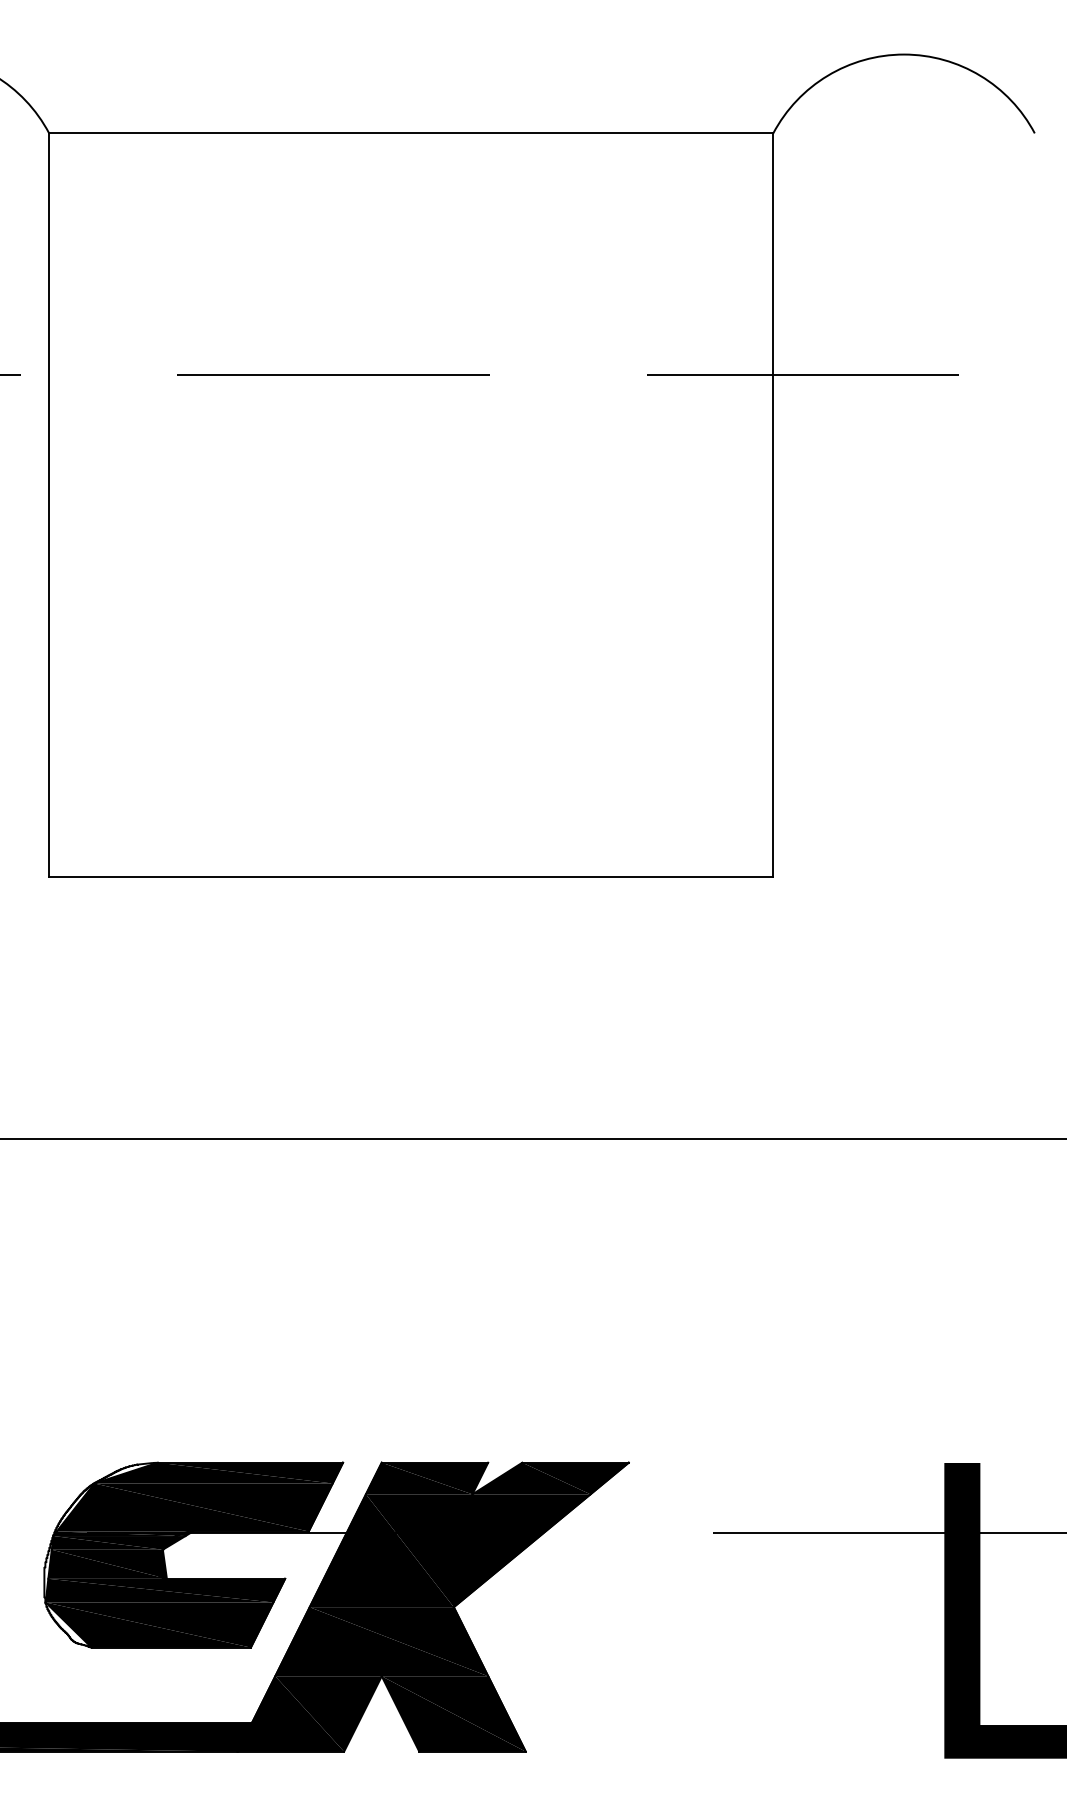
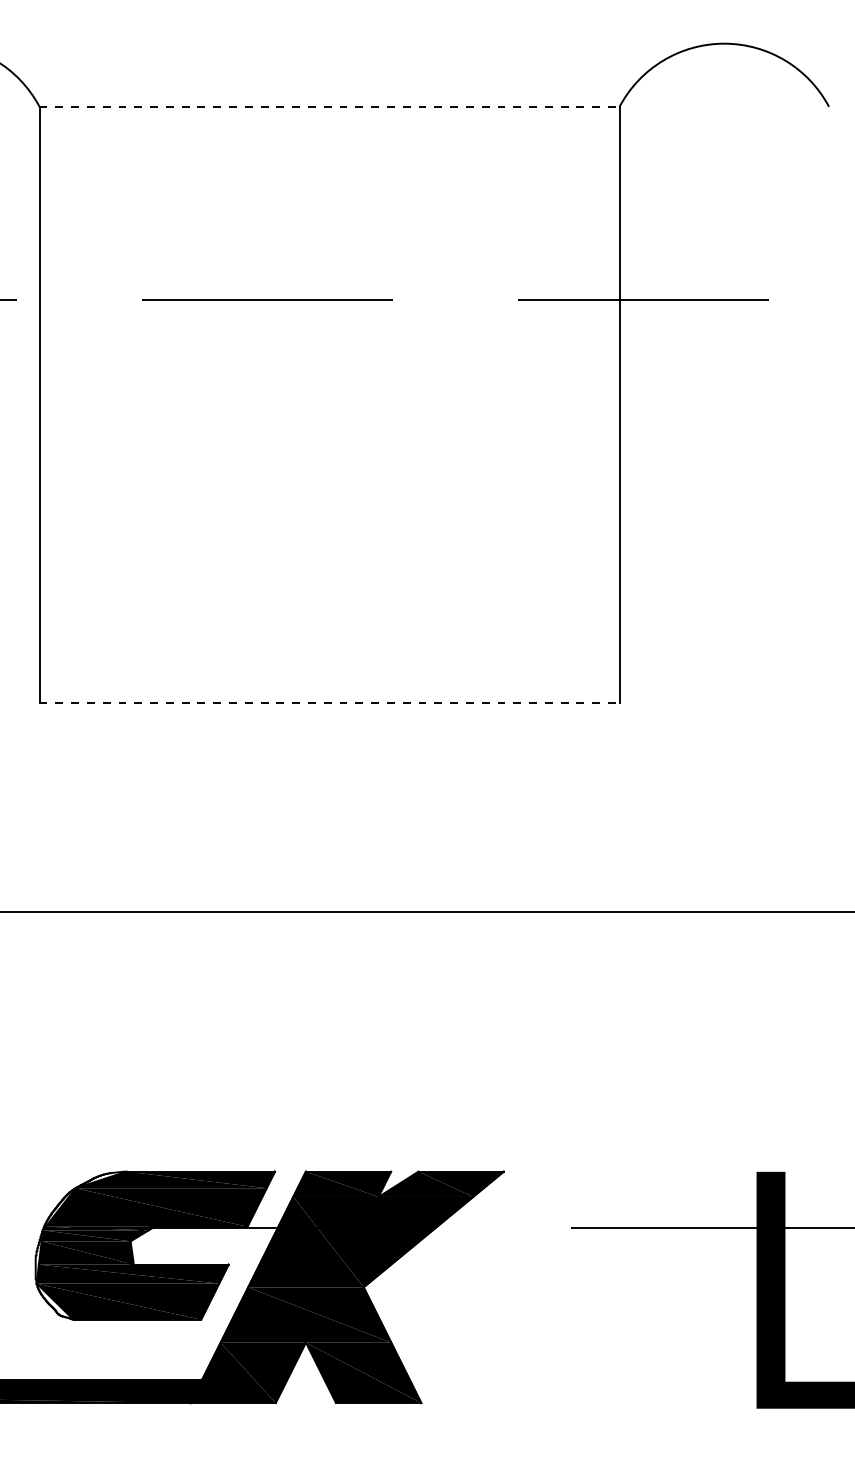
line: (411, 133) -> (329, 106), solid -> dashed
line: (411, 877) -> (329, 702), solid -> dashed

